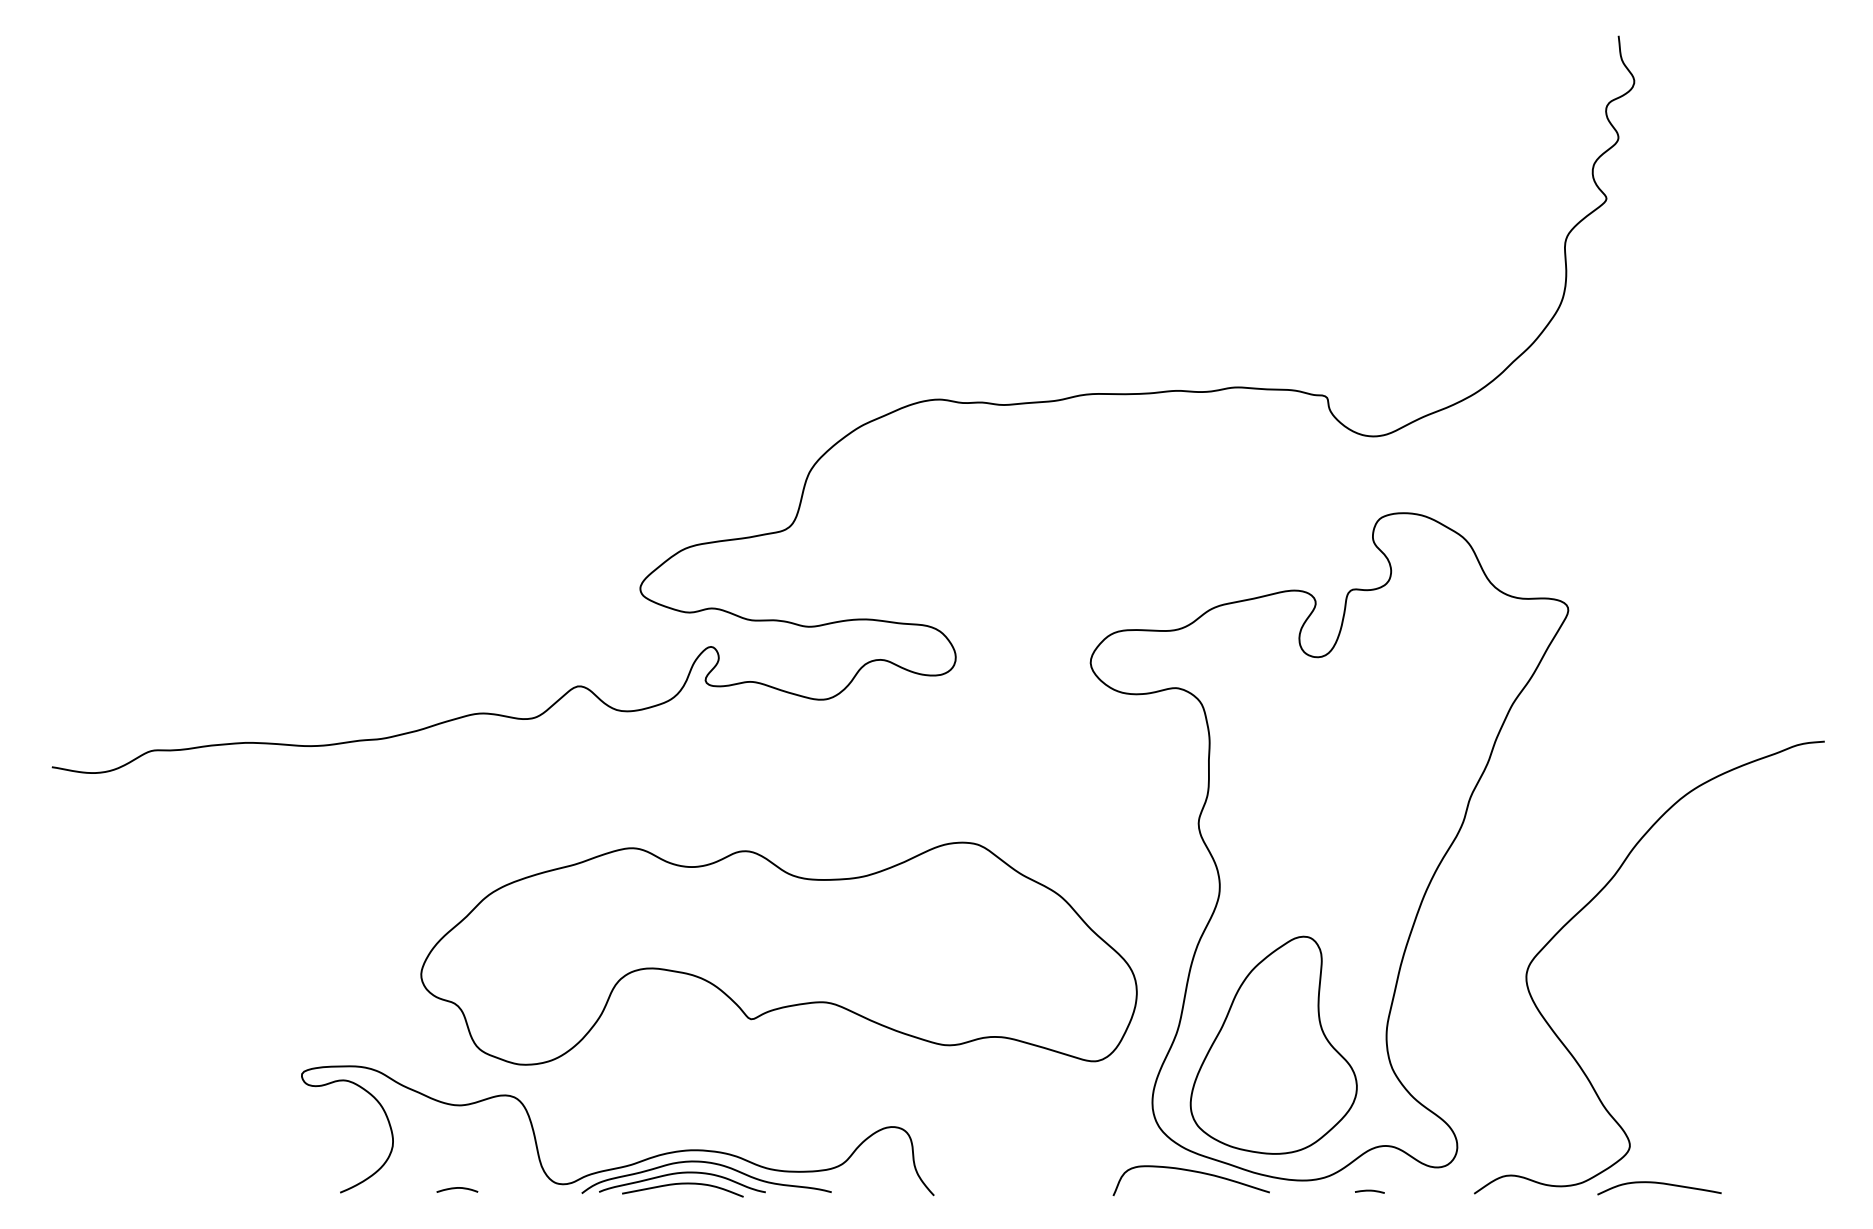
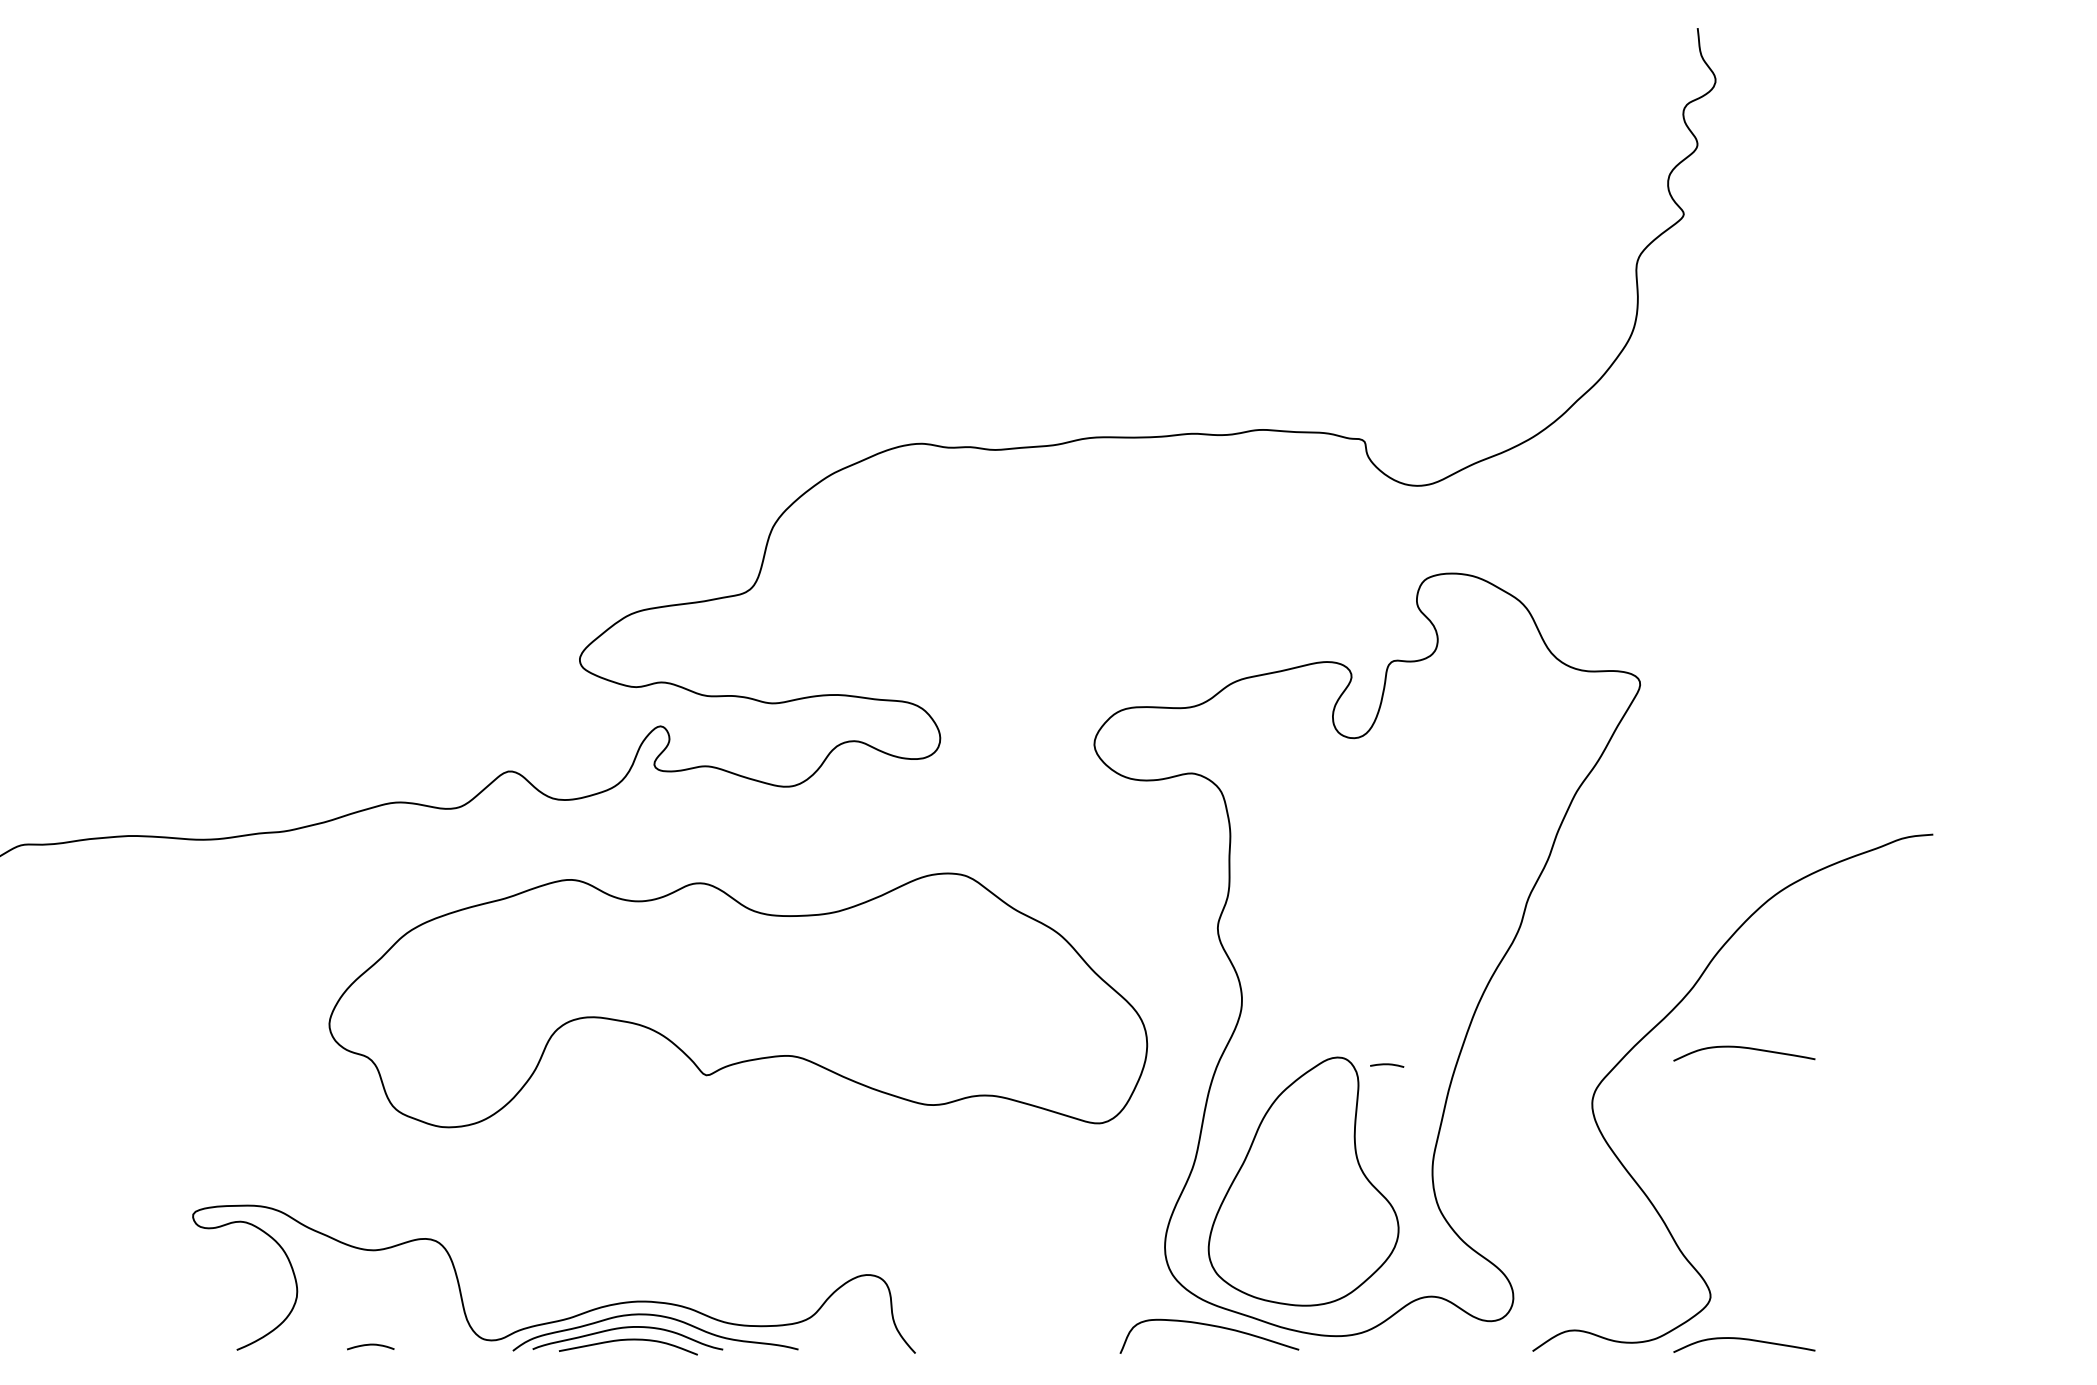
curve: (1660, 929) -> (1745, 1049), added
part: (778, 953) -> (737, 1000), moved
curve: (1369, 1191) -> (1386, 1065), moved

